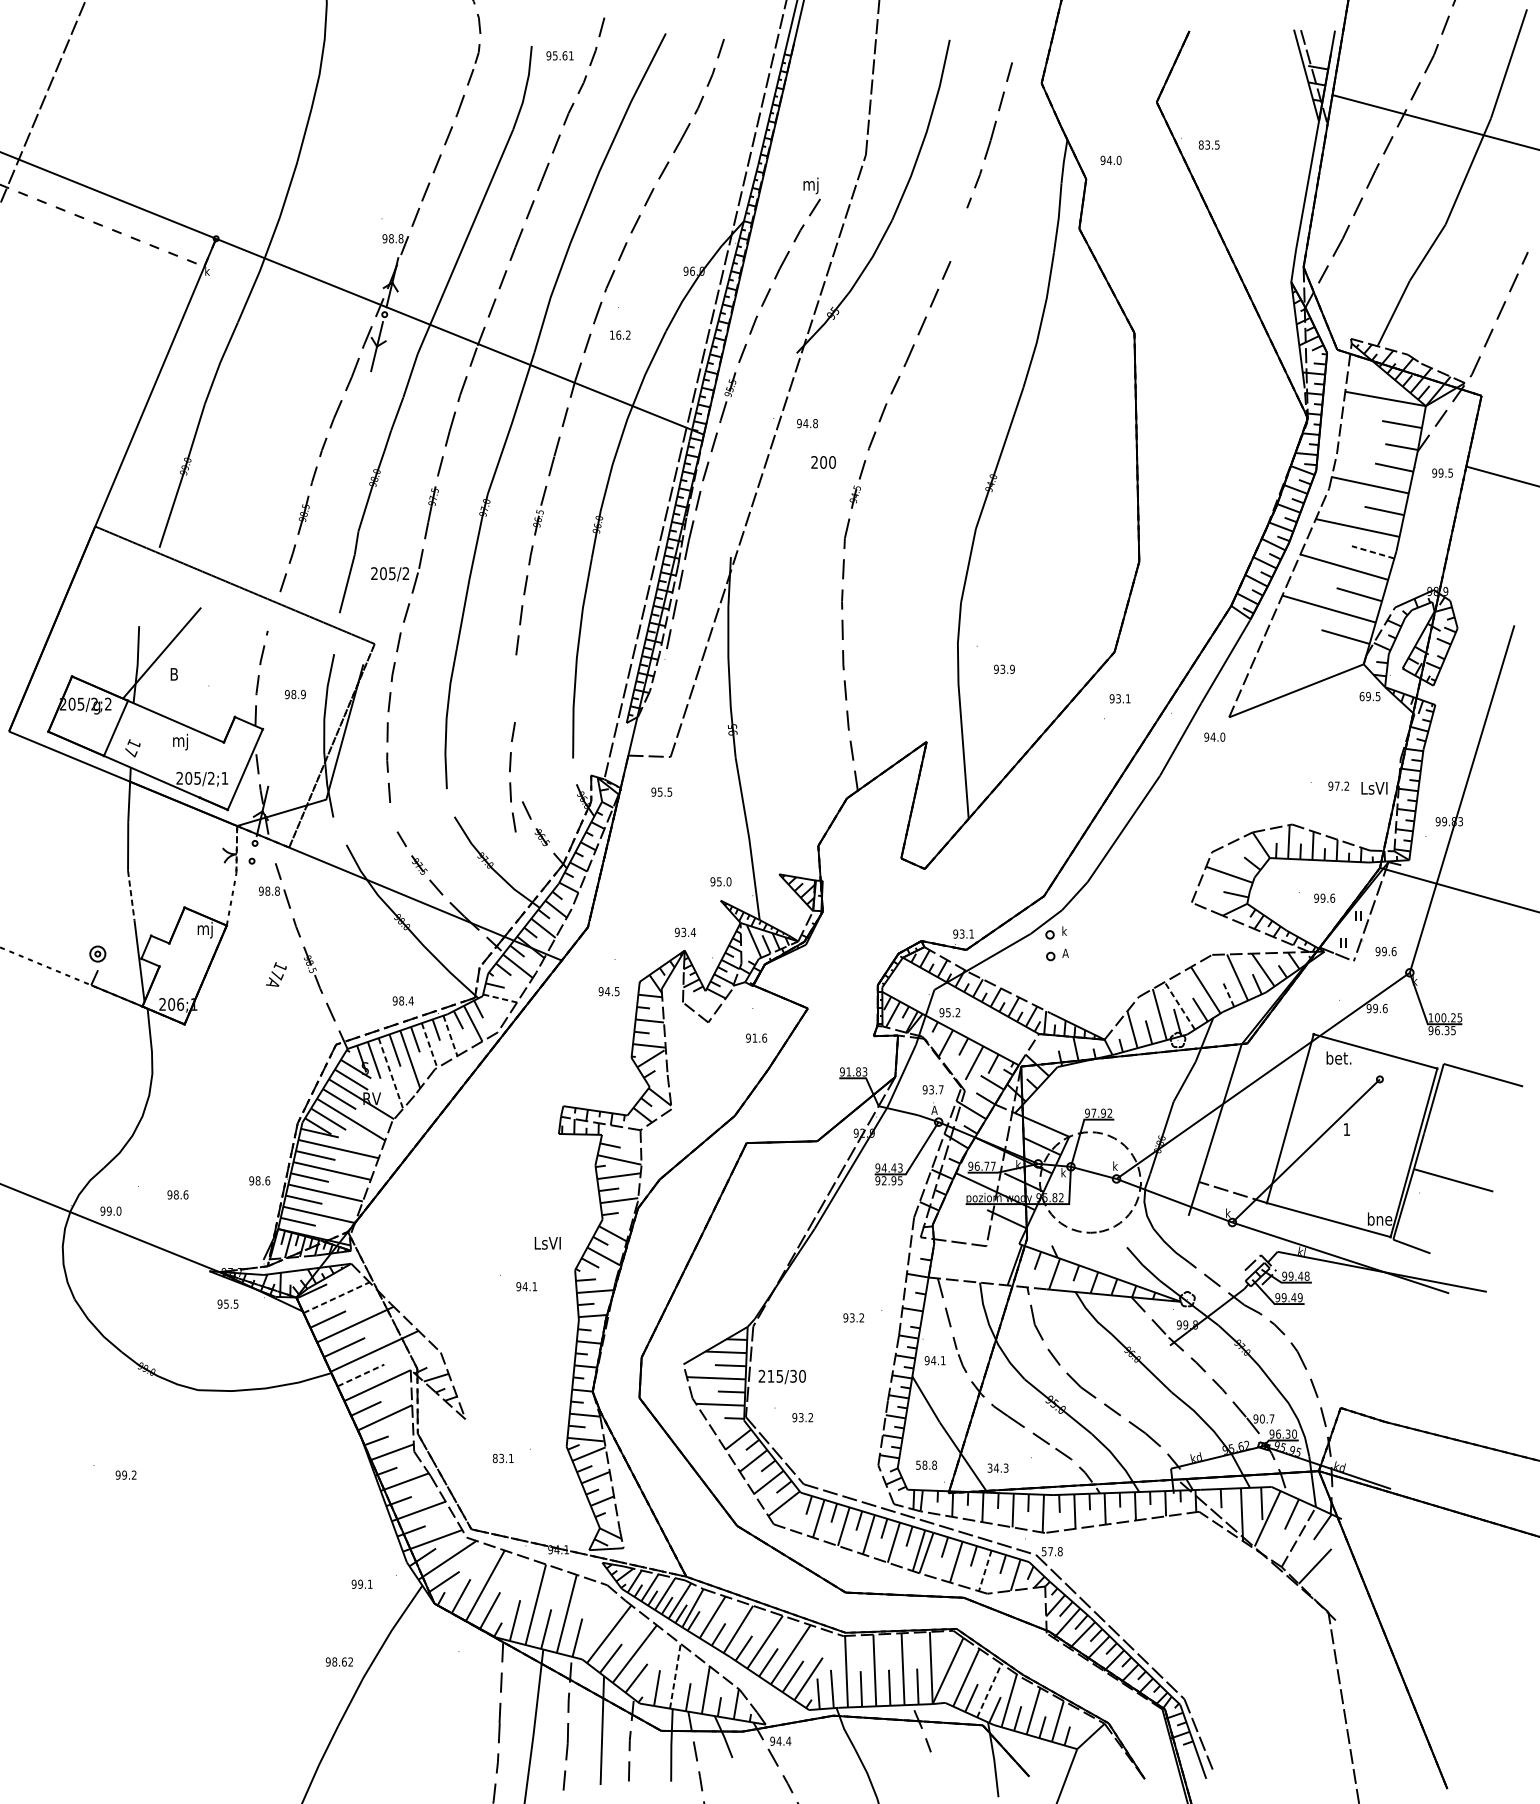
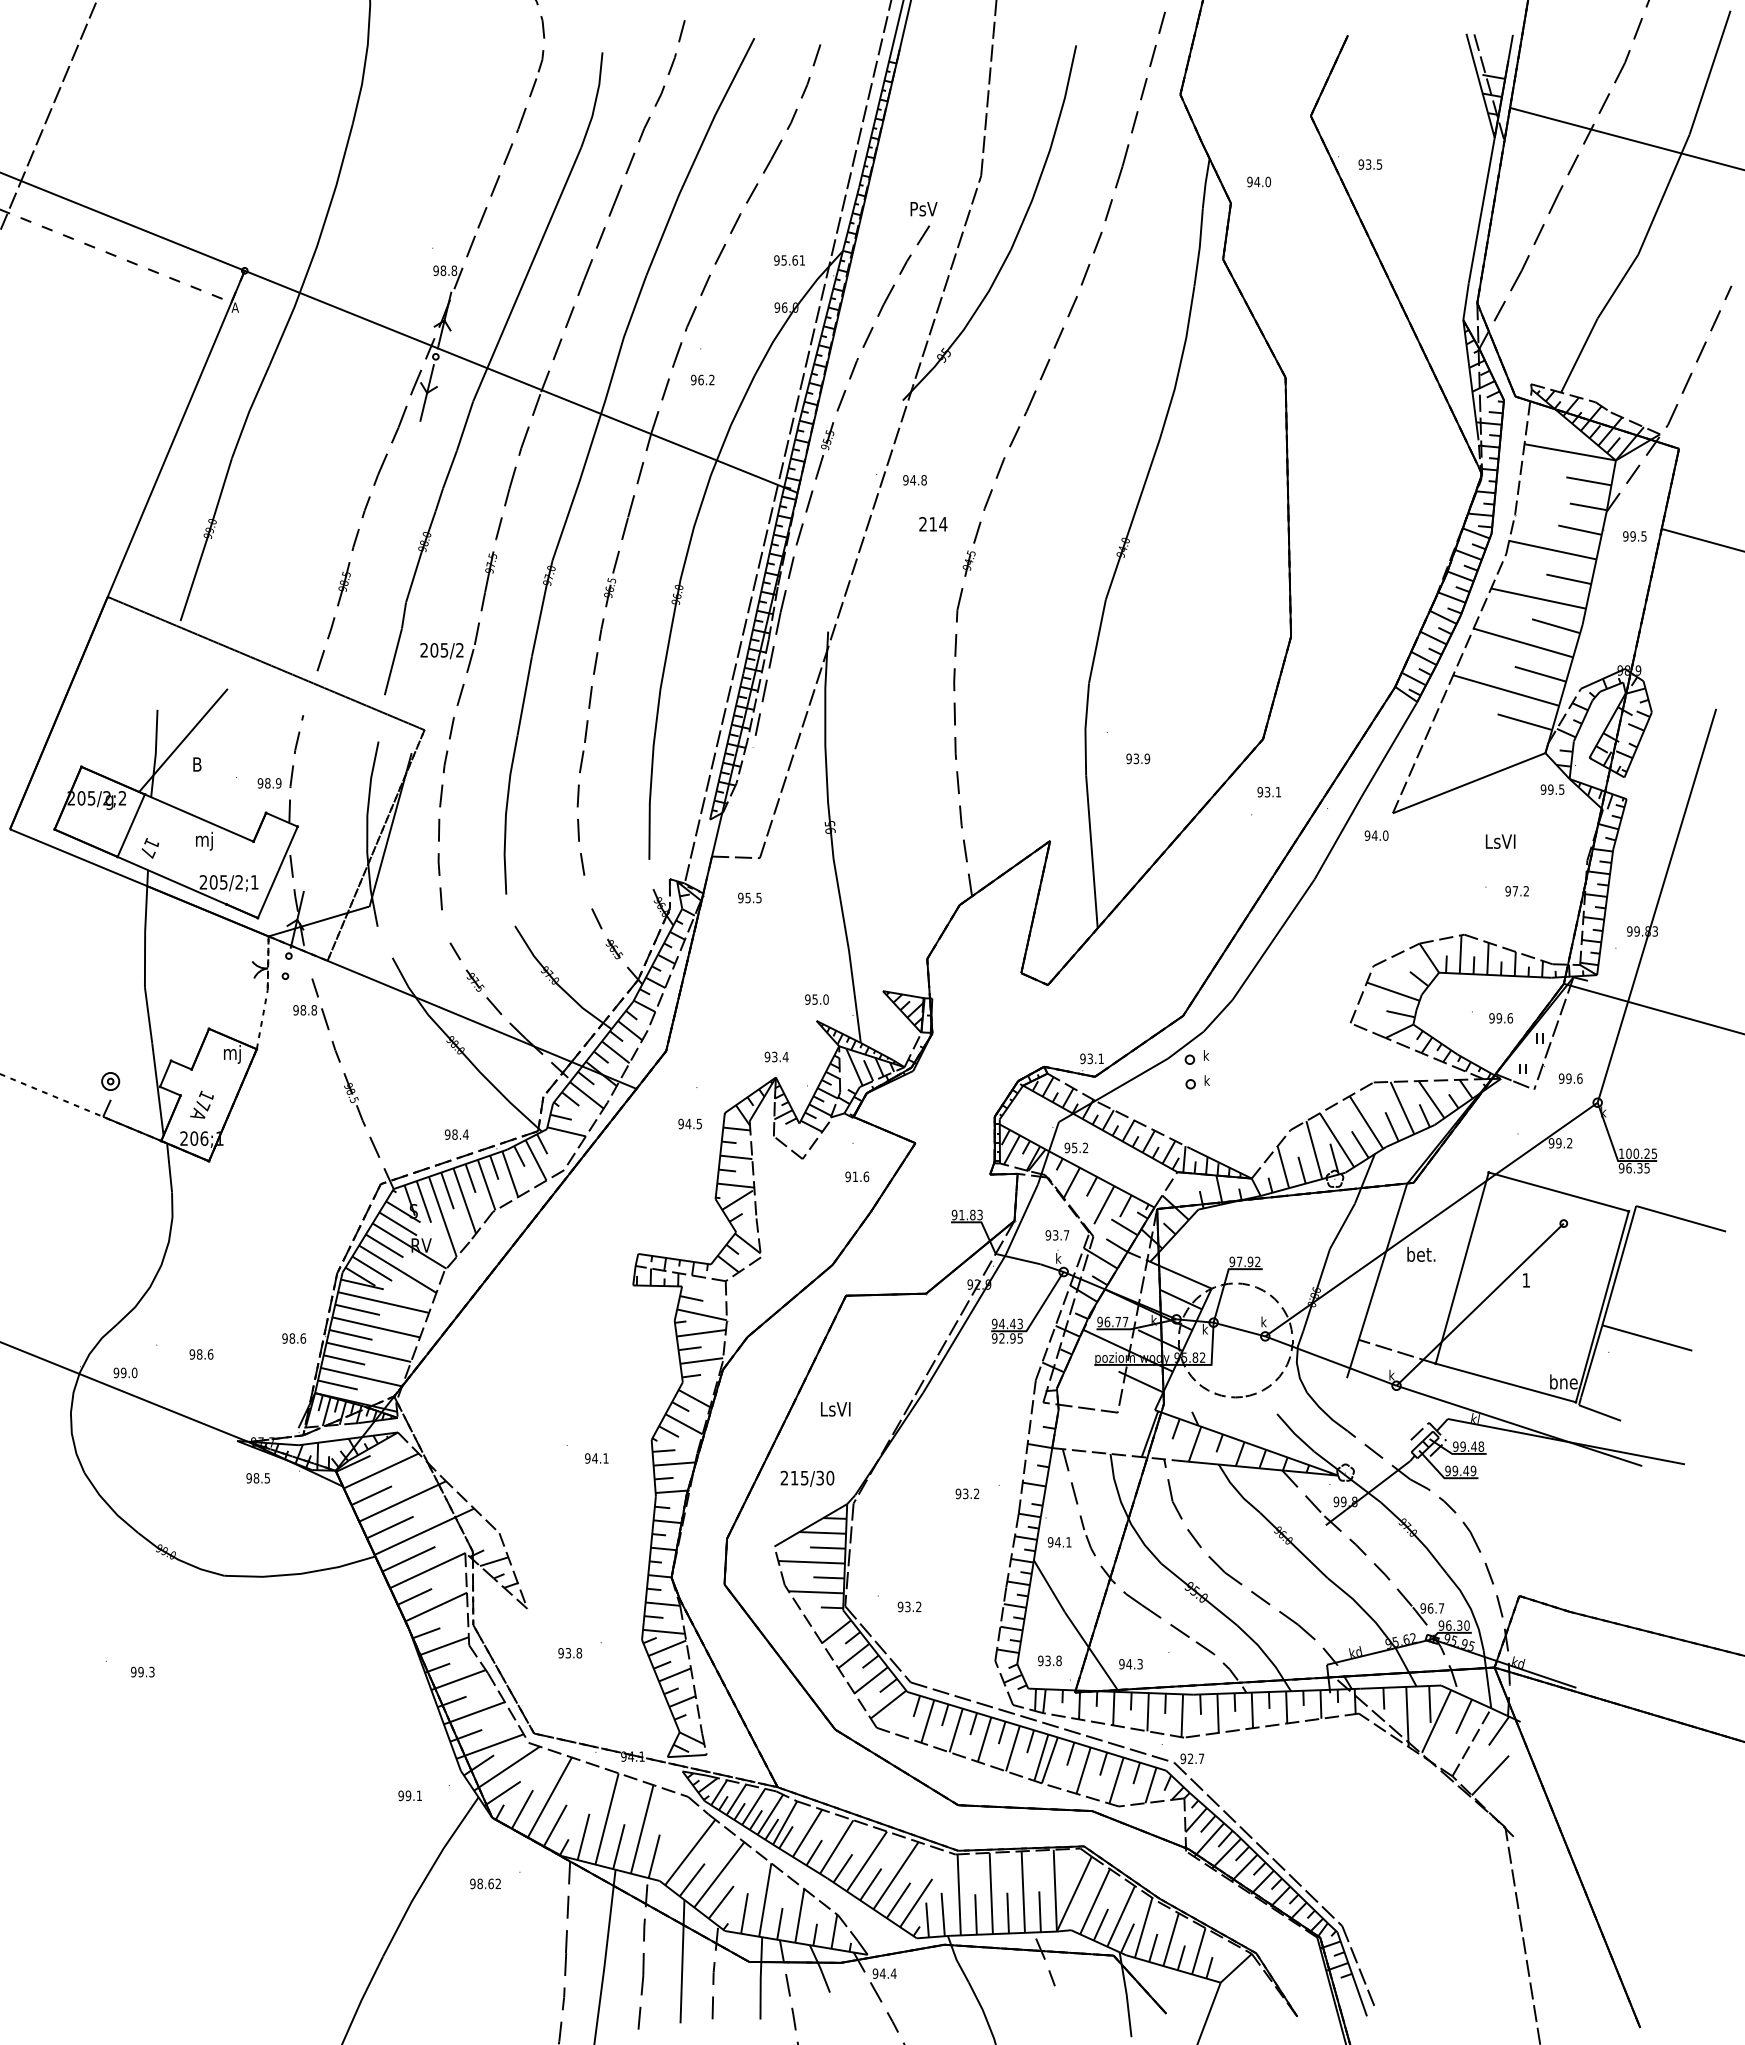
text: (560, 55) -> (789, 260), moved
part: (990, 130) -> (1122, 148), size x1.67
text: (1201, 144) -> (1361, 164), 83.5 -> 93.5
text: (814, 185) -> (923, 210), mj -> PsV
text: (207, 271) -> (234, 307), k -> A
text: (612, 334) -> (693, 379), 16.2 -> 96.2
text: (828, 462) -> (938, 524), 200 -> 214
line: (1372, 552) -> (1555, 626), dashed -> solid
text: (295, 694) -> (269, 783), moved
text: (1362, 696) -> (1543, 789), 69.5 -> 99.5
line: (510, 772) -> (578, 807), moved
text: (1374, 788) -> (1500, 841), moved
line: (131, 895) -> (148, 1015), dashed -> solid
text: (1065, 953) -> (1207, 1080), A -> k
text: (275, 974) -> (201, 1104), moved
line: (1228, 993) -> (1392, 1126), dashed -> solid
line: (500, 998) -> (566, 1131), dashed -> solid
line: (1180, 1006) -> (1337, 1140), dashed -> solid
text: (1384, 1008) -> (1569, 1143), 99.6 -> 99.2
line: (450, 1036) -> (510, 1174), dashed -> solid
line: (429, 1045) -> (486, 1185), dashed -> solid
text: (1339, 1058) -> (1421, 1254), moved
line: (391, 1074) -> (443, 1217), dashed -> solid
text: (934, 1110) -> (1058, 1258), A -> k
text: (547, 1243) -> (835, 1409), moved
line: (336, 1297) -> (381, 1470), dashed -> solid
text: (226, 1304) -> (256, 1478), 95.5 -> 98.5
line: (361, 1374) -> (409, 1558), dashed -> solid
text: (782, 1376) -> (807, 1478), moved
text: (1262, 1419) -> (1430, 1608), 90.7 -> 96.7
text: (503, 1458) -> (570, 1653), 83.1 -> 93.8
text: (921, 1464) -> (1044, 1660), 58.8 -> 93.8
text: (989, 1468) -> (1121, 1664), 34.3 -> 94.3
text: (133, 1475) -> (151, 1672), 99.2 -> 99.3
text: (1052, 1551) -> (1192, 1758), 57.8 -> 92.7
line: (985, 1571) -> (1116, 1781), dashed -> solid
text: (339, 1661) -> (485, 1883), moved
line: (675, 1675) -> (765, 1899), dashed -> solid
line: (989, 1689) -> (1121, 1915), dashed -> solid

